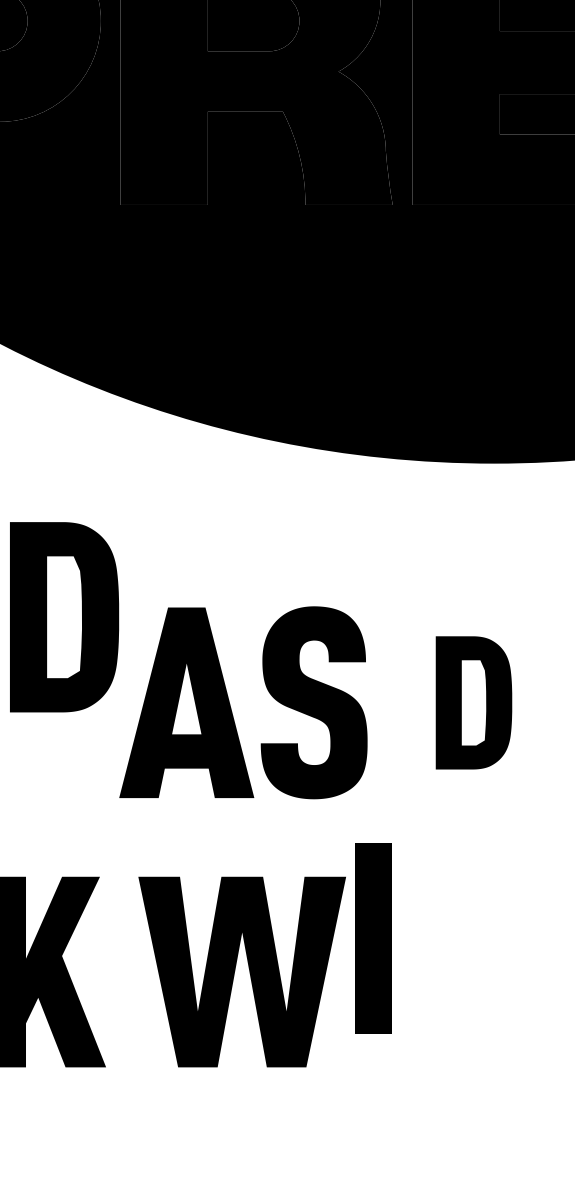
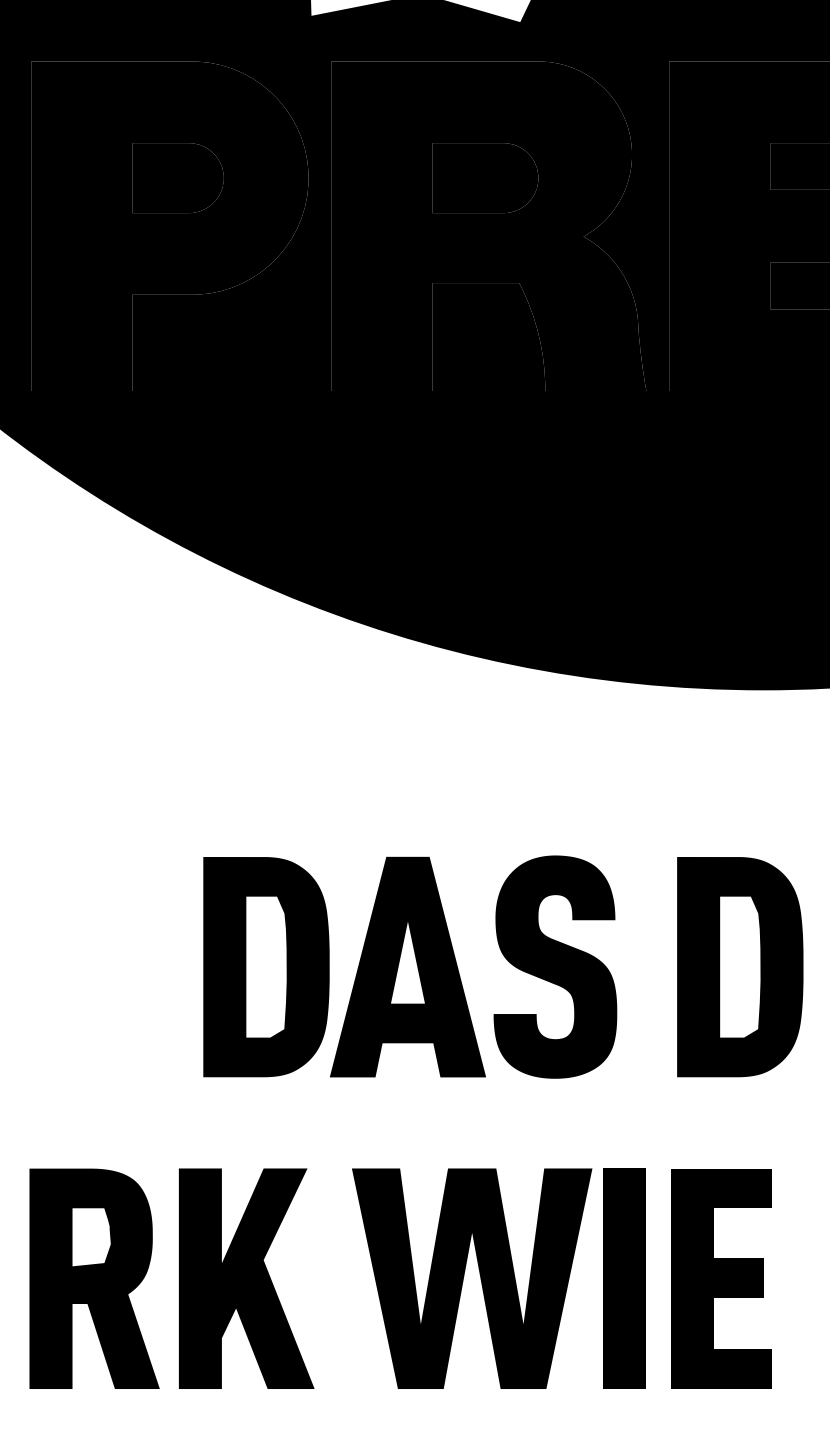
part: (64, 617) -> (266, 967), moved
part: (474, 703) -> (740, 967), size x1.43
part: (373, 938) -> (624, 1278), moved
part: (457, 971) -> (721, 1278), added

